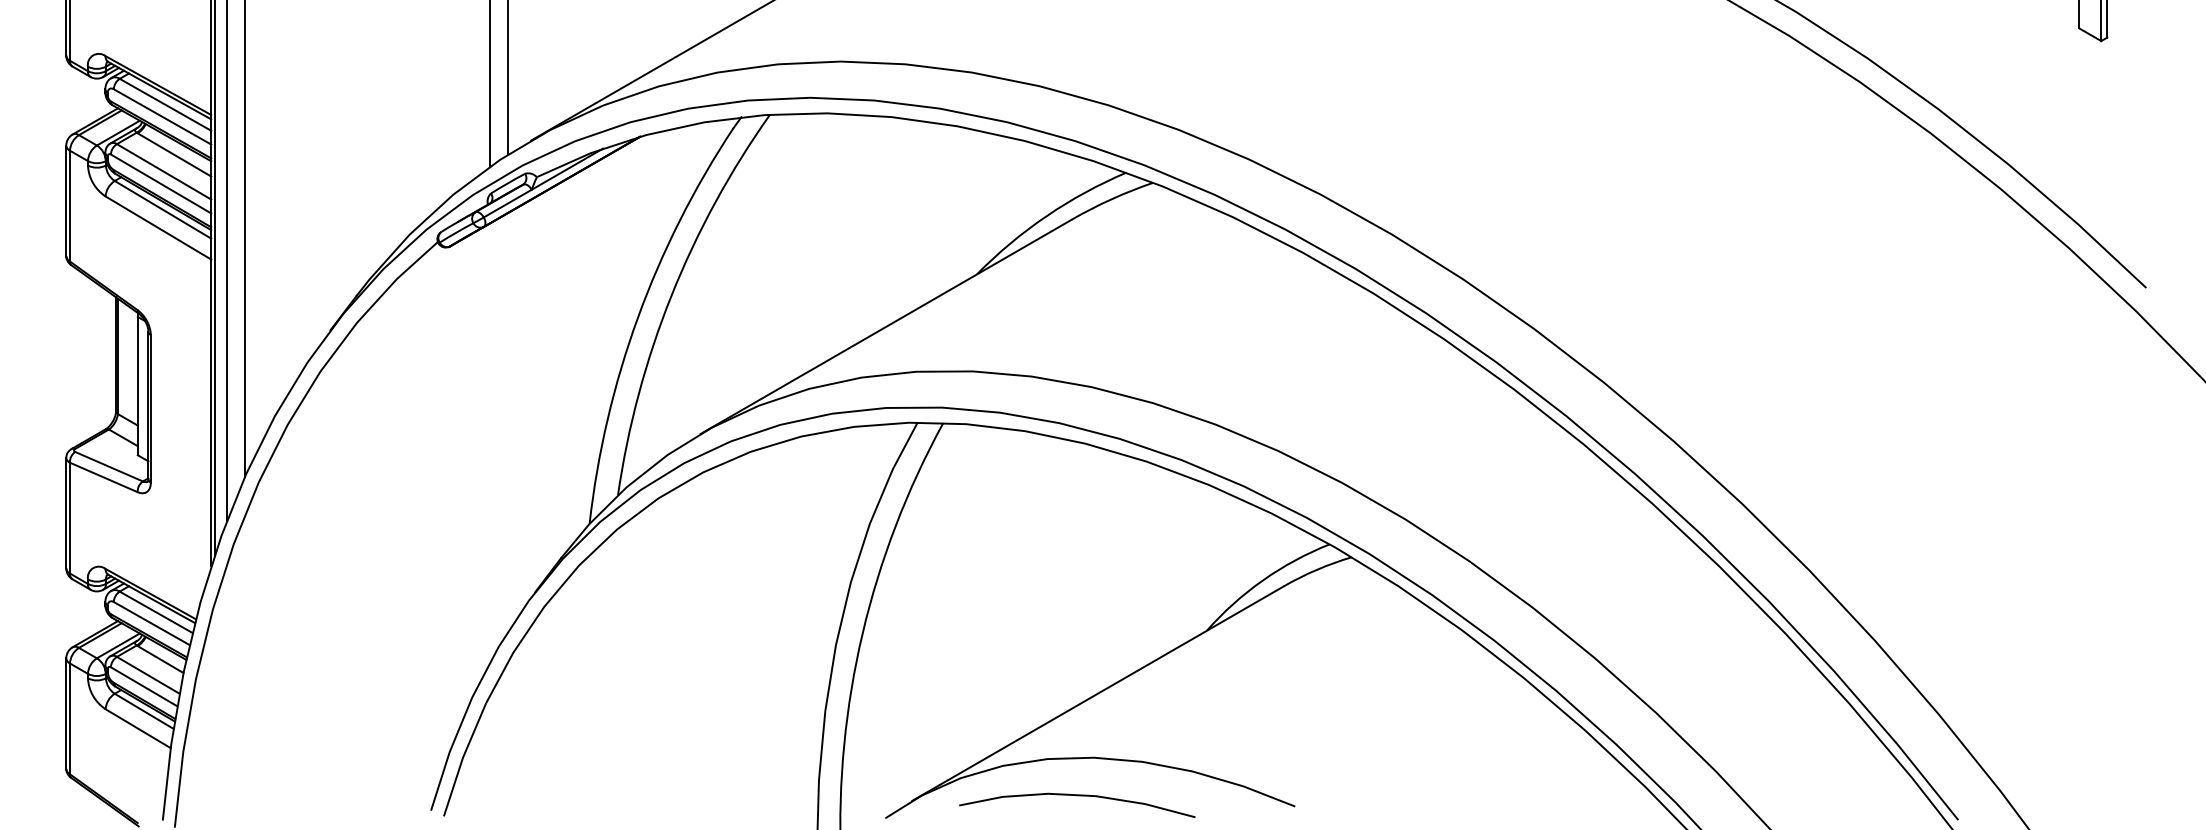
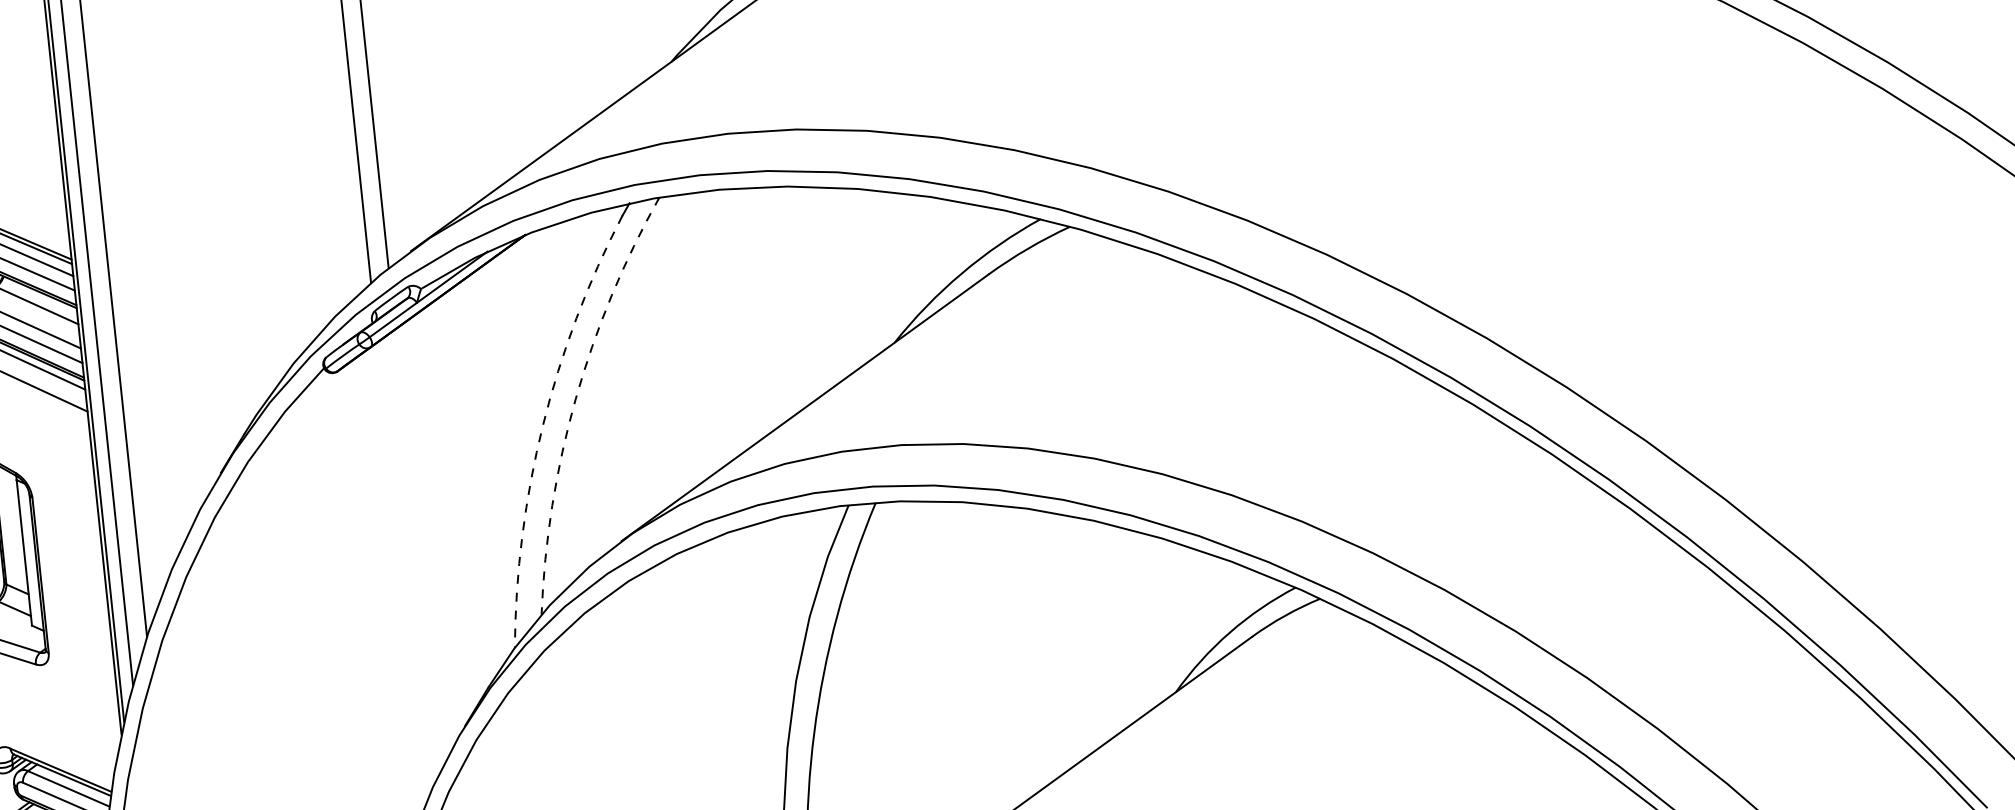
arc: (671, 295) -> (575, 398), solid -> dashed
arc: (638, 317) -> (543, 425), solid -> dashed

